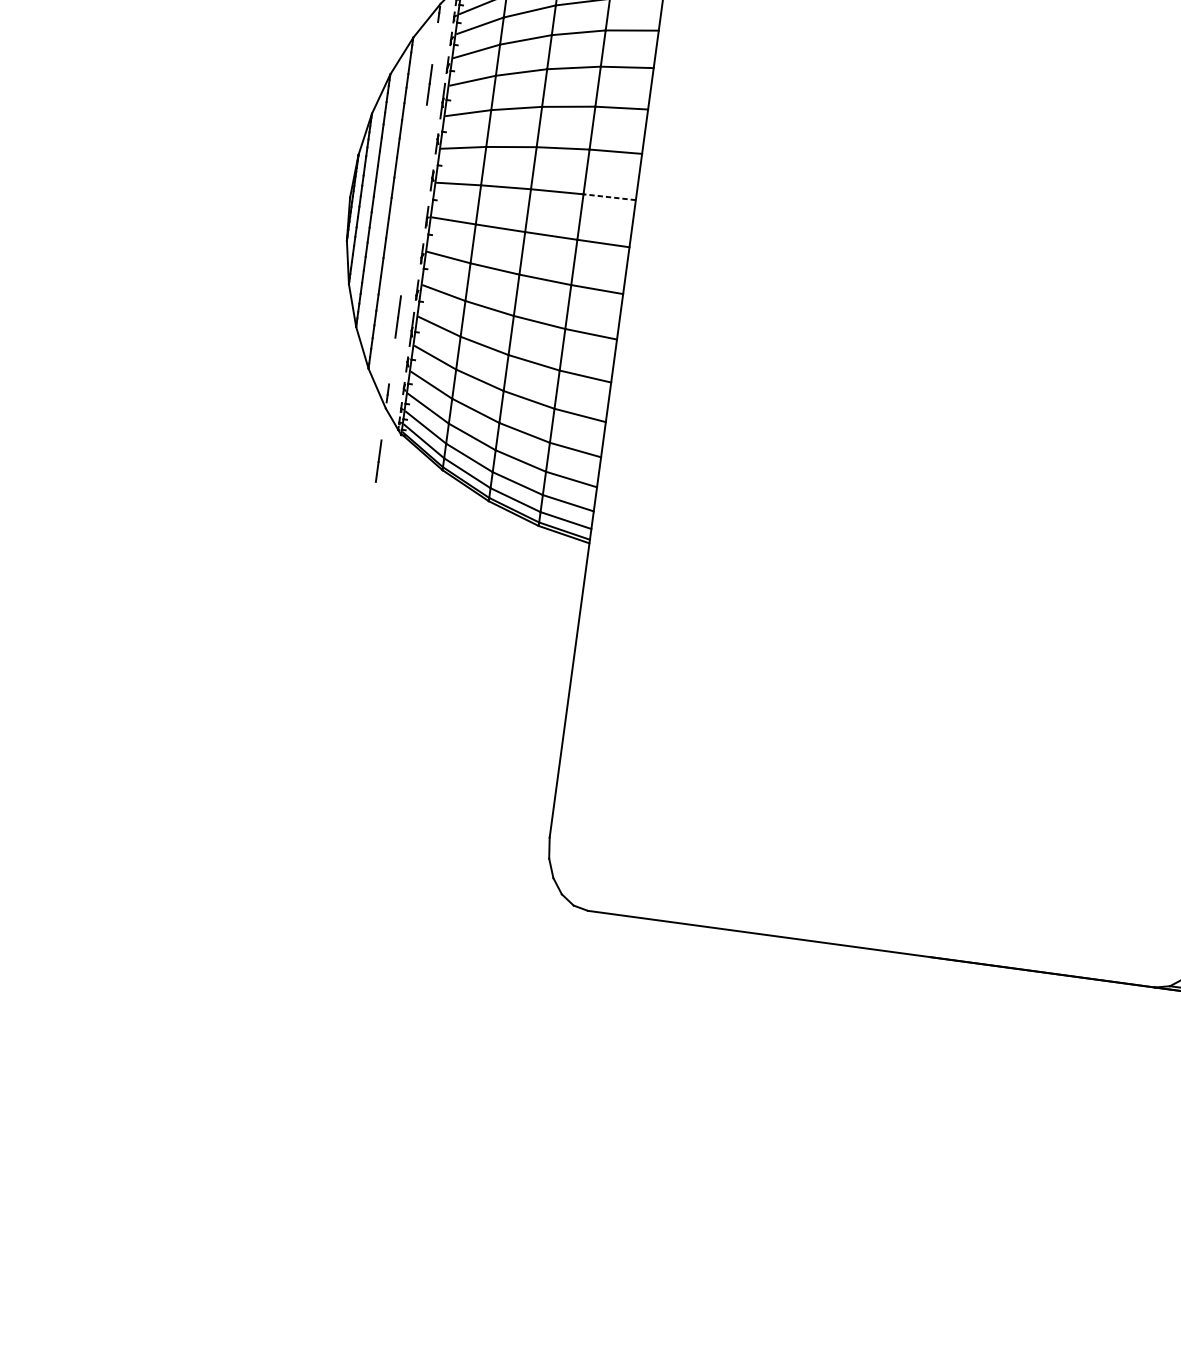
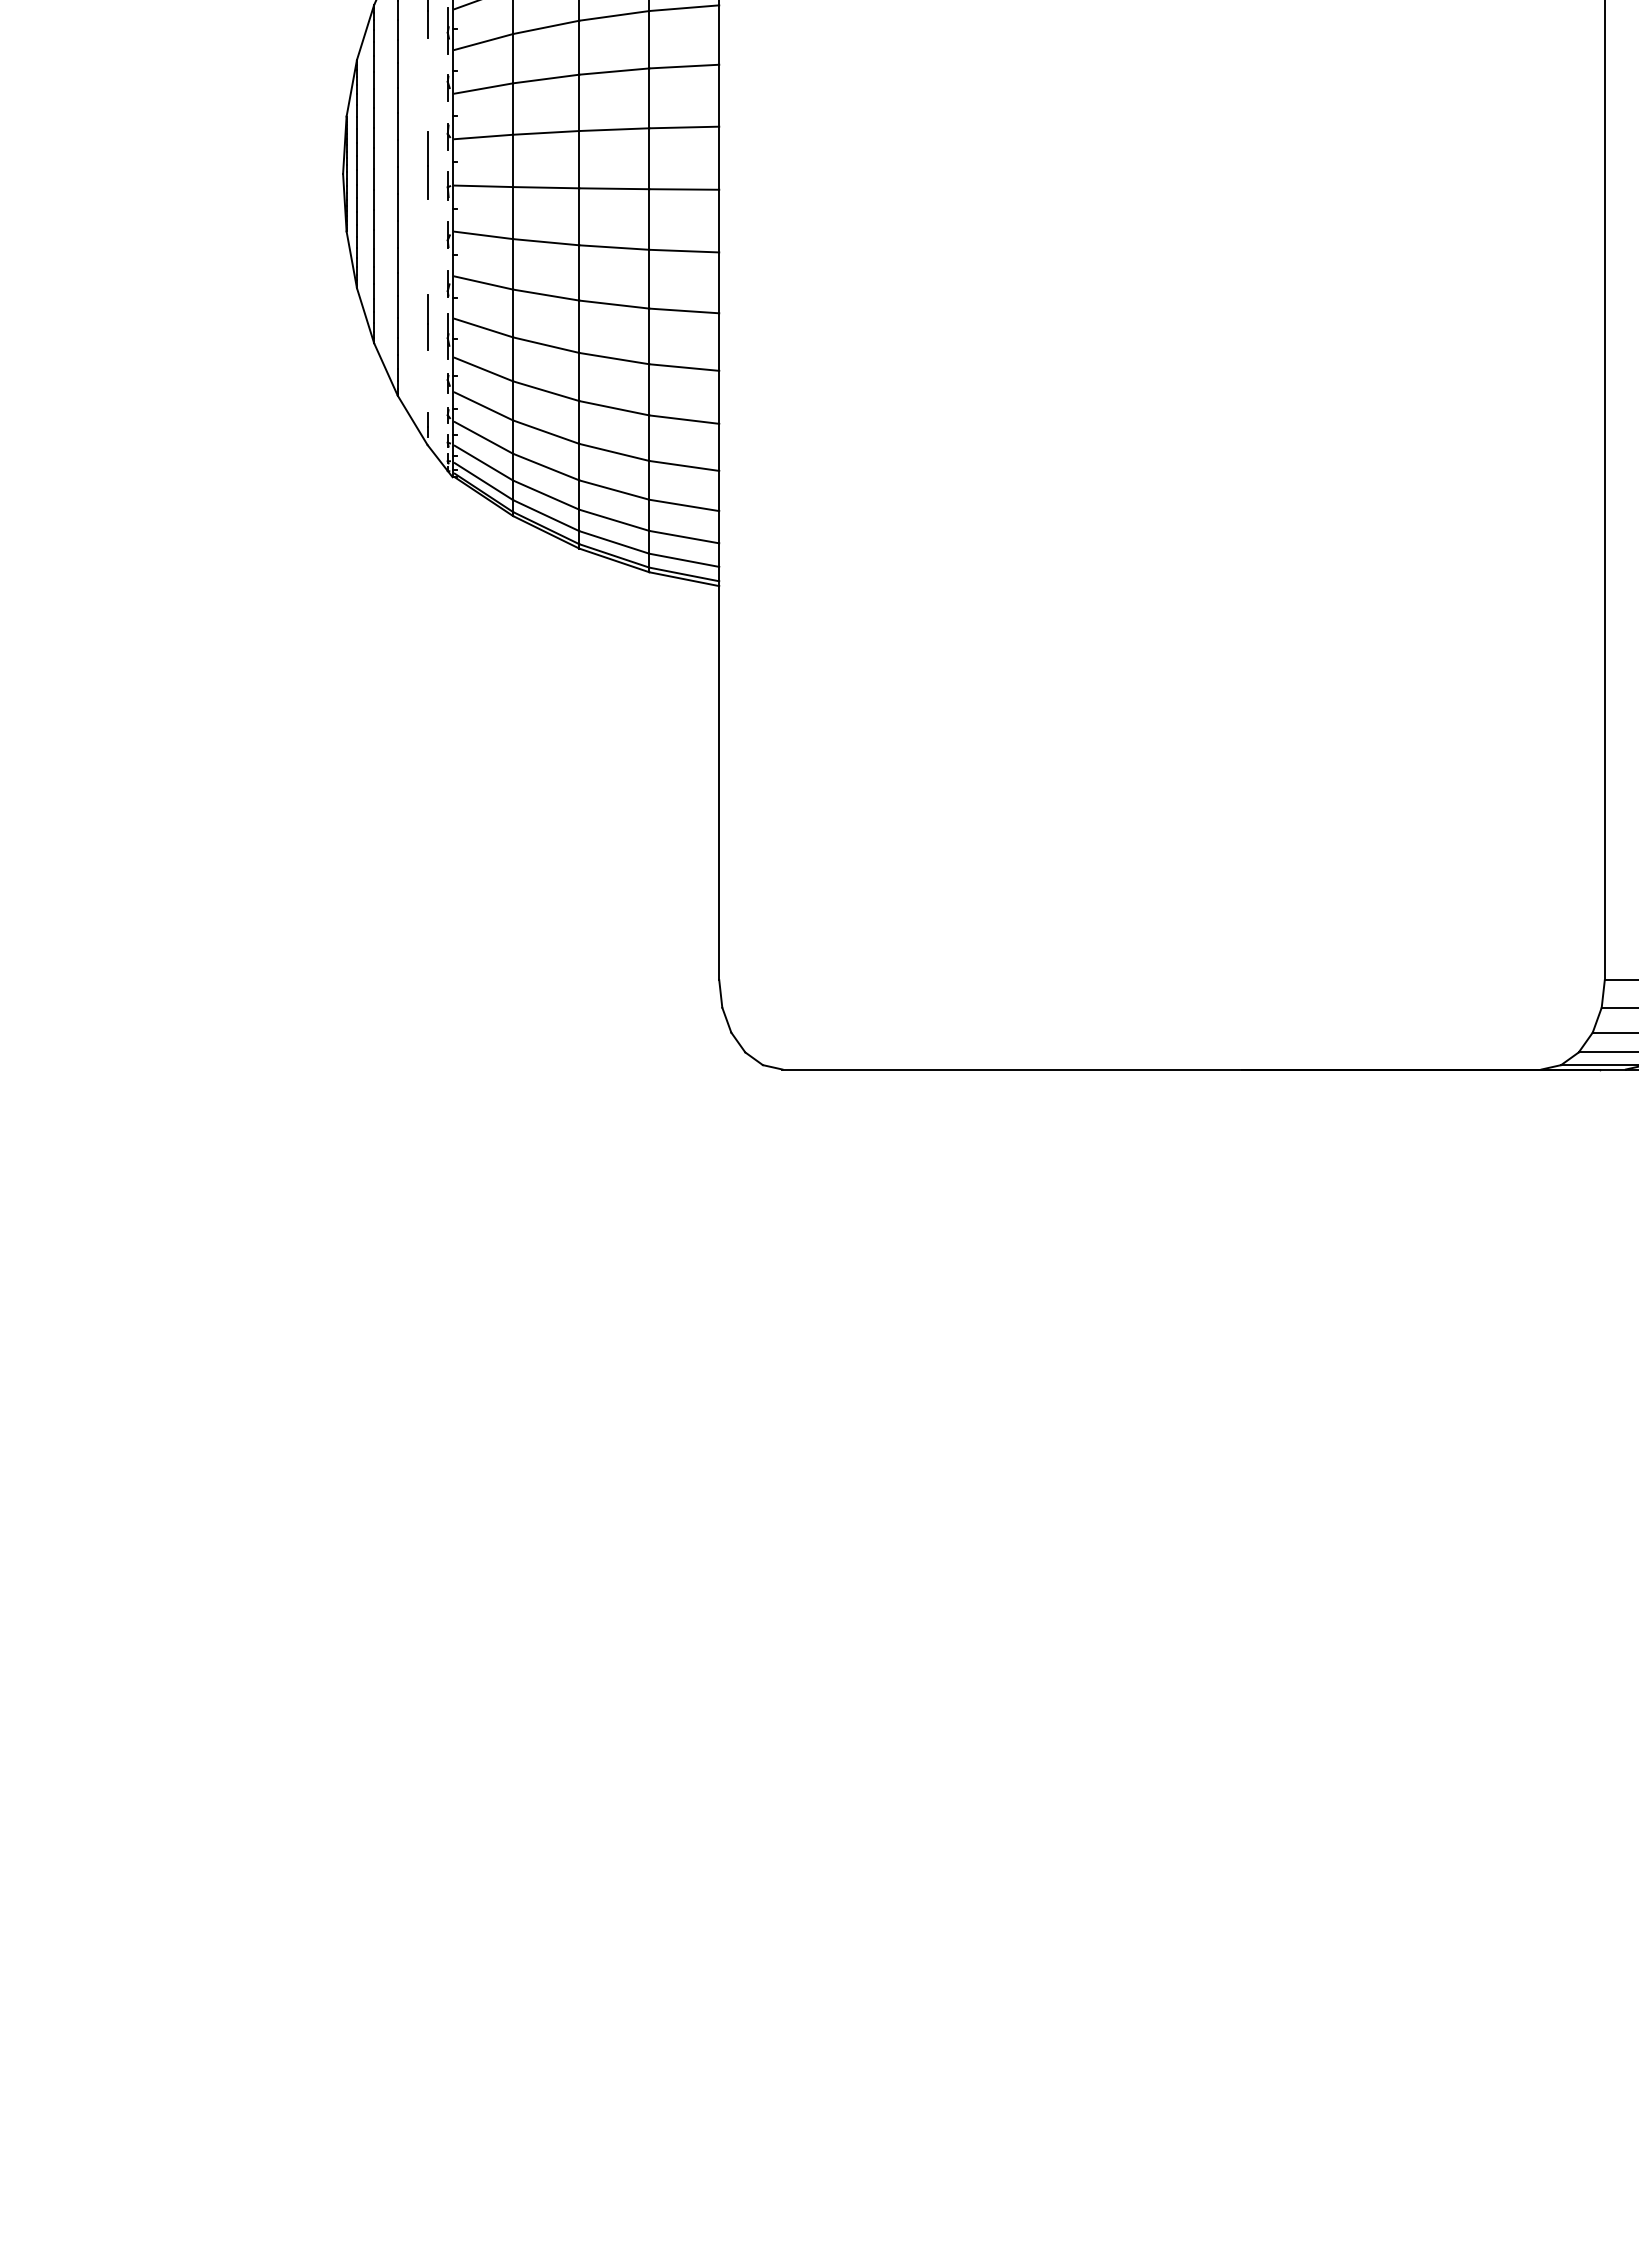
line: (609, 197) -> (684, 127), dashed -> solid
line: (414, 199) -> (427, 165), added
line: (378, 461) -> (427, 515), removed

